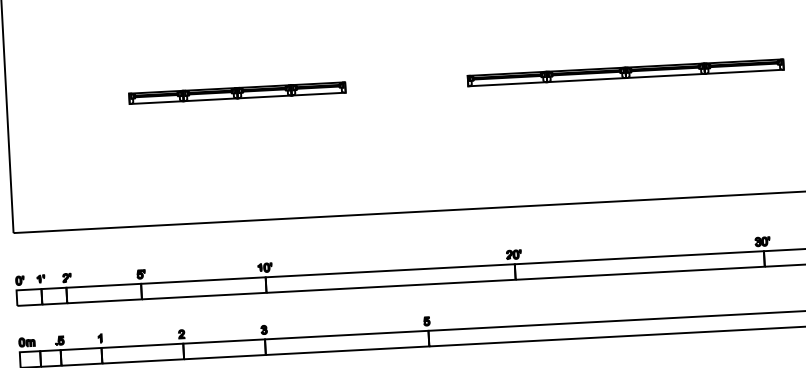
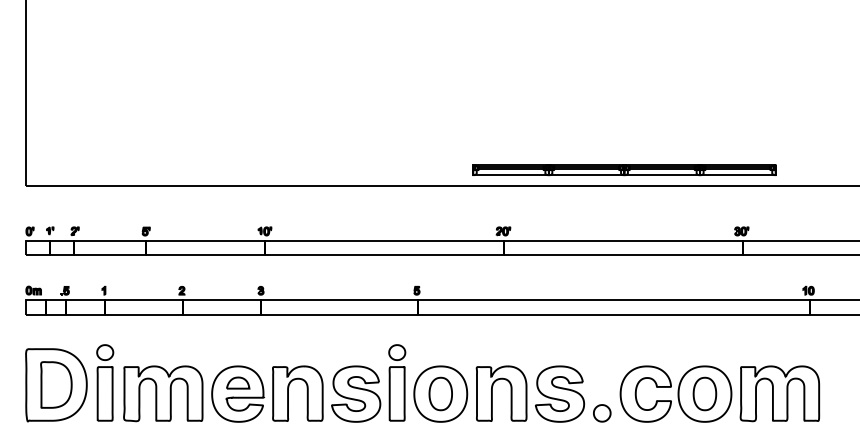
part: (625, 73) -> (624, 170), moved
part: (237, 93) -> (247, 63), removed

